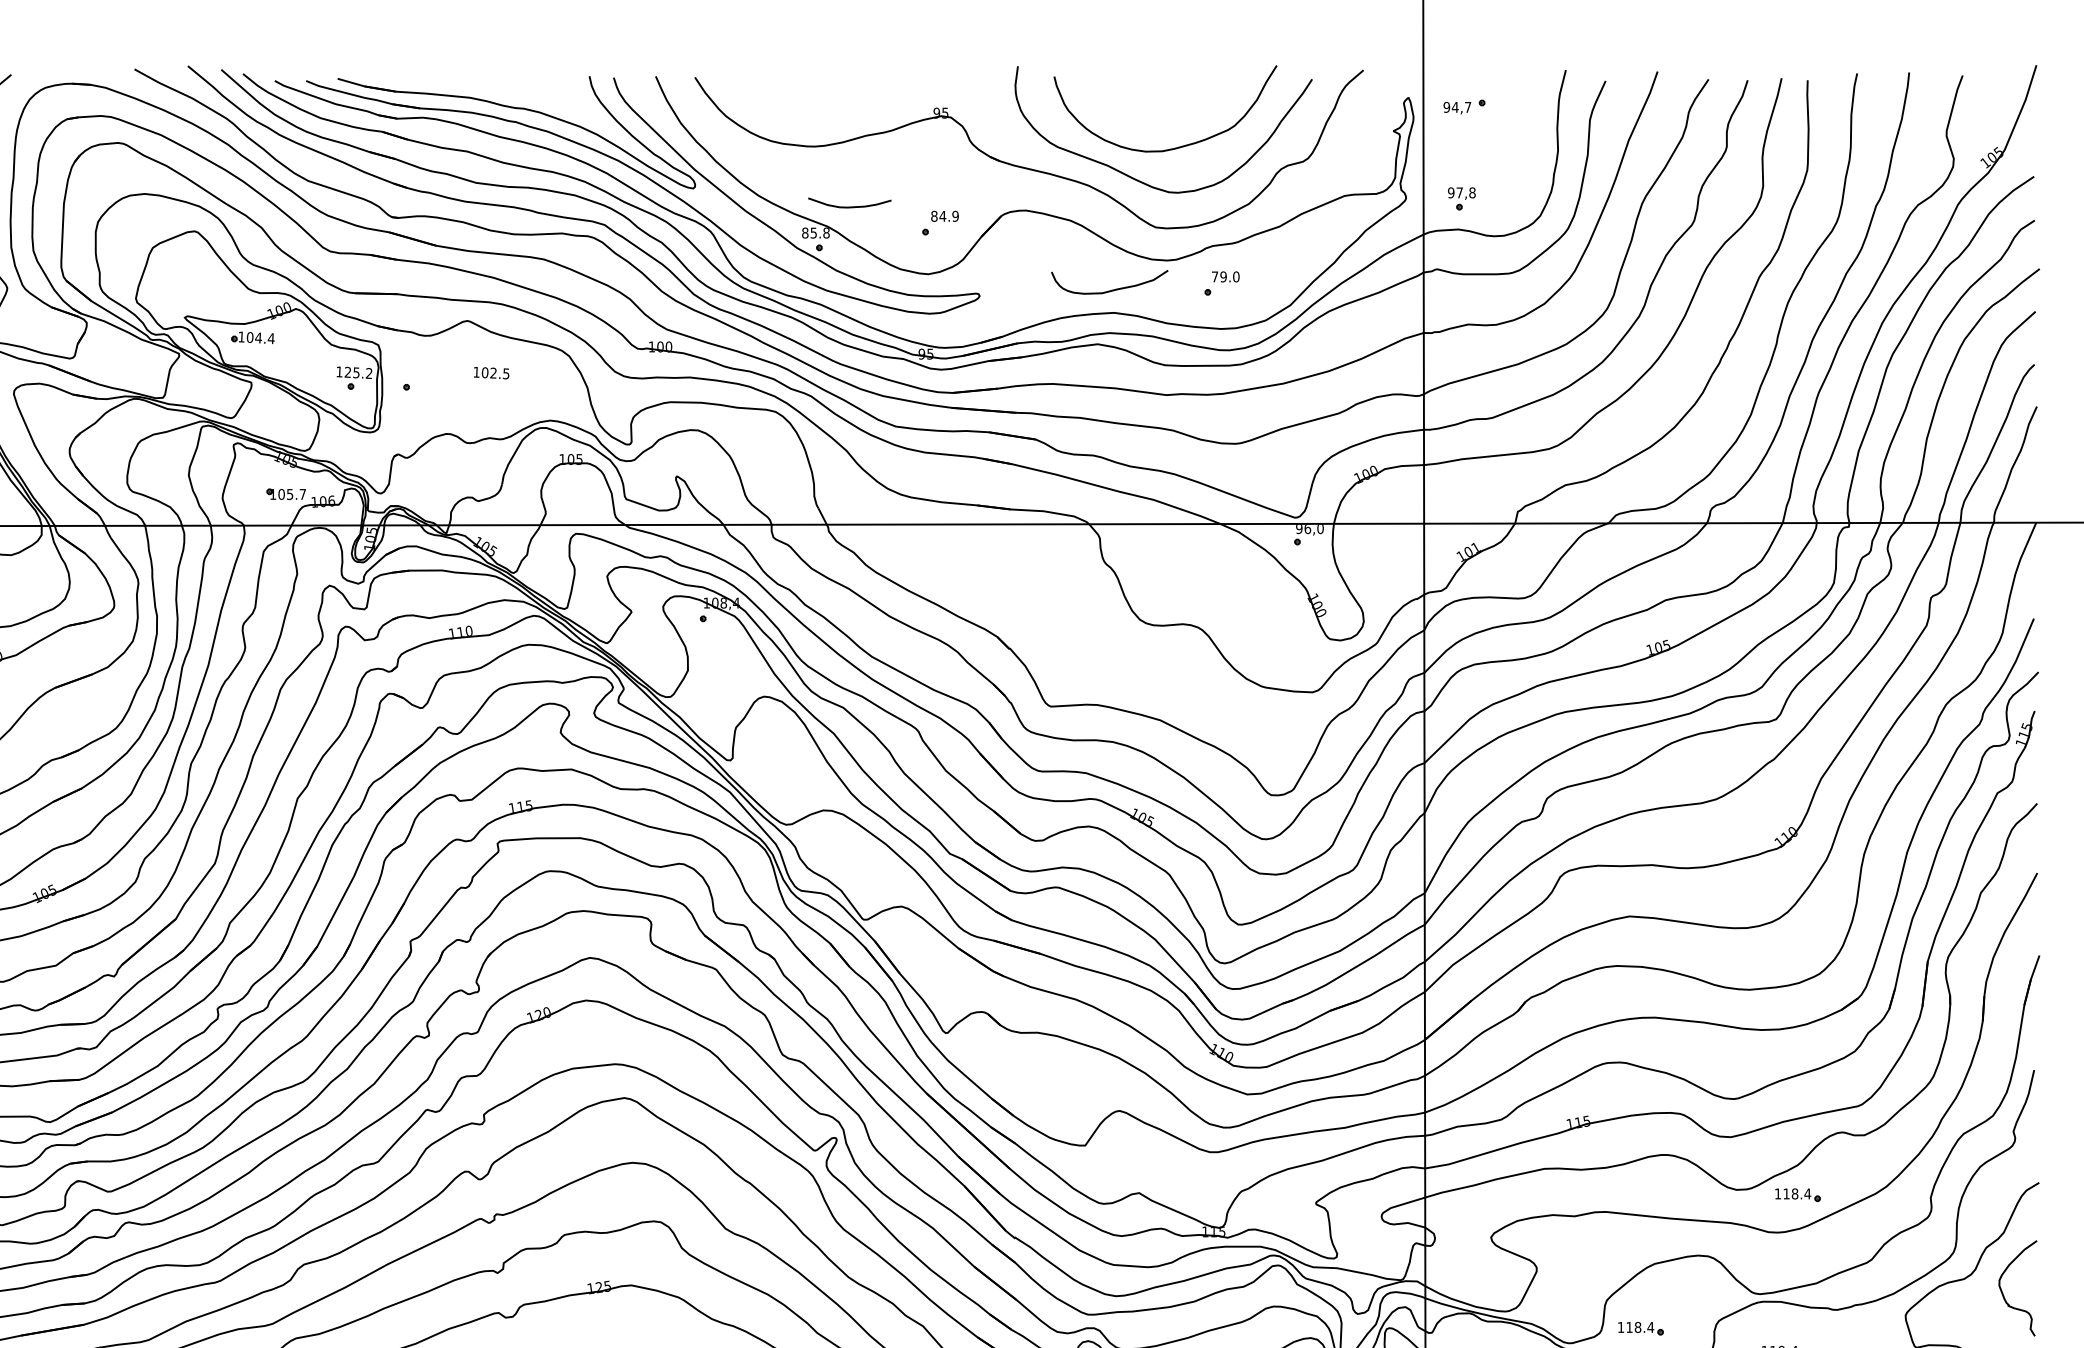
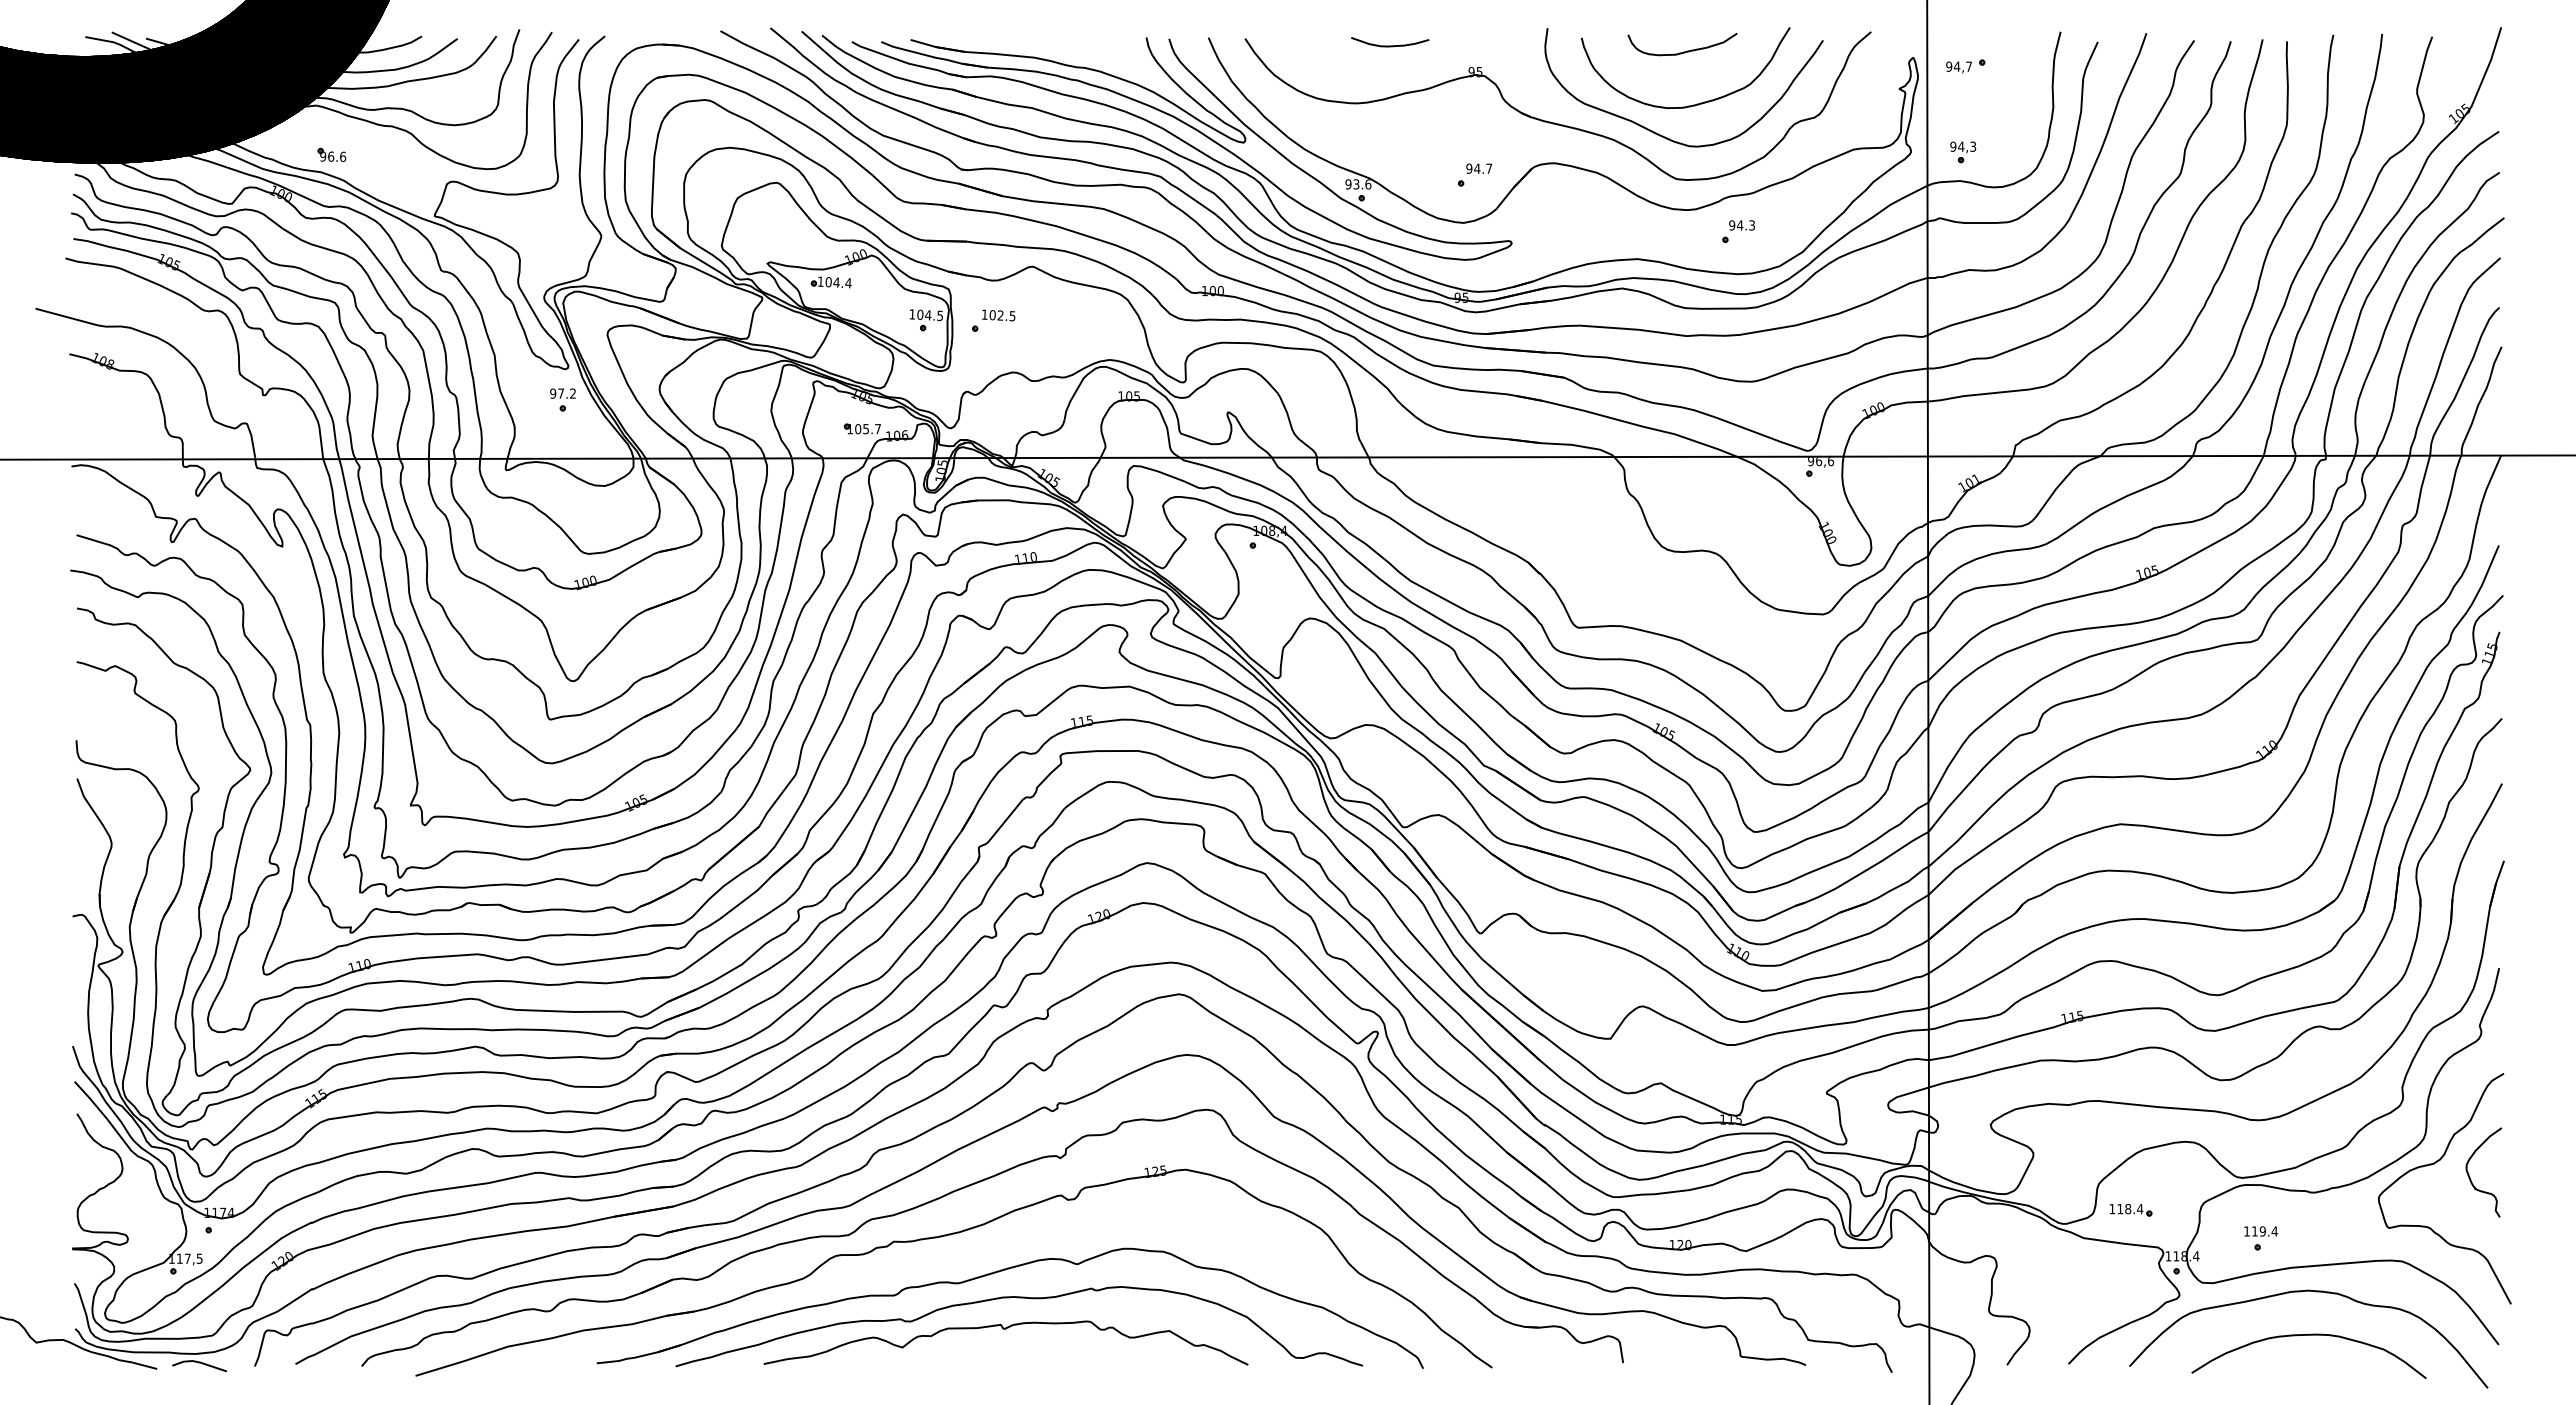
text: (1466, 192) -> (1967, 146), 97,8 -> 94,3
curve: (850, 206) -> (1390, 45), moved
text: (945, 216) -> (1479, 168), 84.9 -> 94.7
text: (815, 233) -> (1358, 184), 85.8 -> 93.6
text: (1226, 276) -> (1742, 225), 79.0 -> 94.3
curve: (1110, 289) -> (1683, 51), moved
text: (357, 373) -> (929, 315), 125.2 -> 104.5
text: (491, 373) -> (998, 315), moved
text: (1321, 529) -> (1831, 461), 96,0 -> 96,6
part: (1797, 1195) -> (2277, 1085), removed

